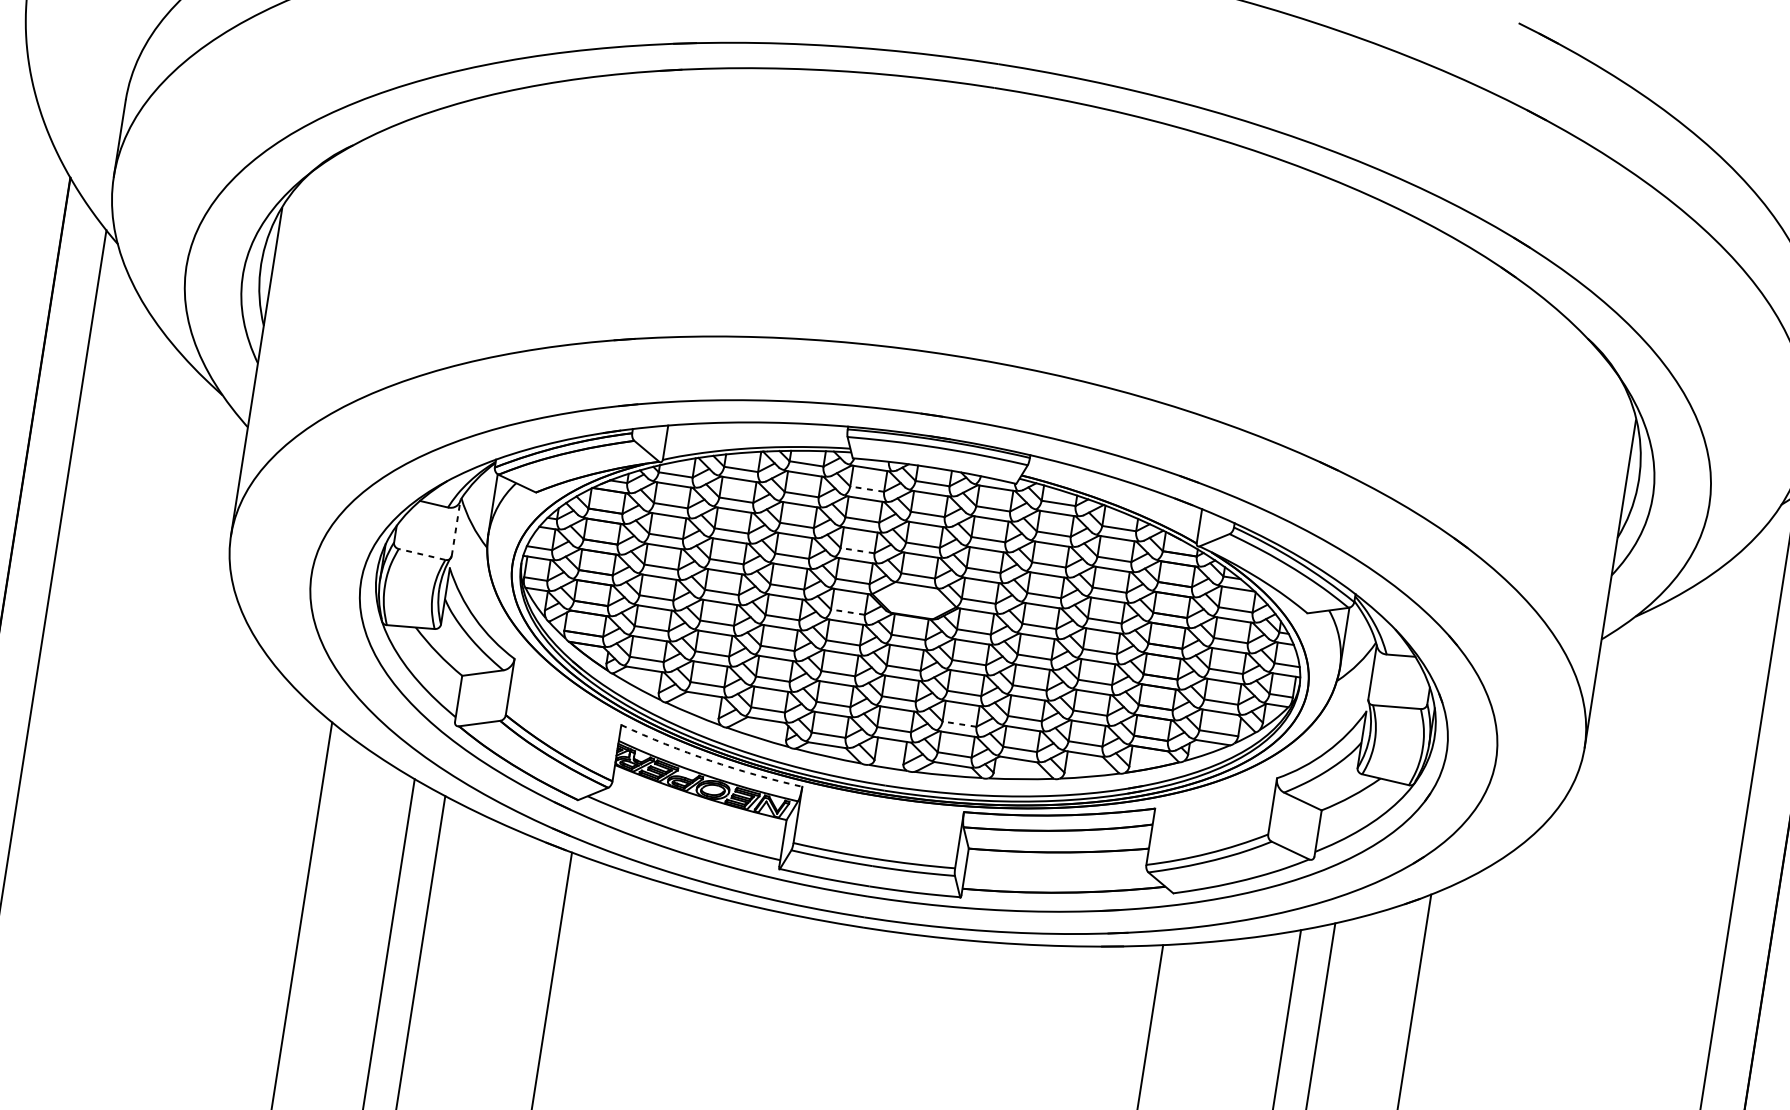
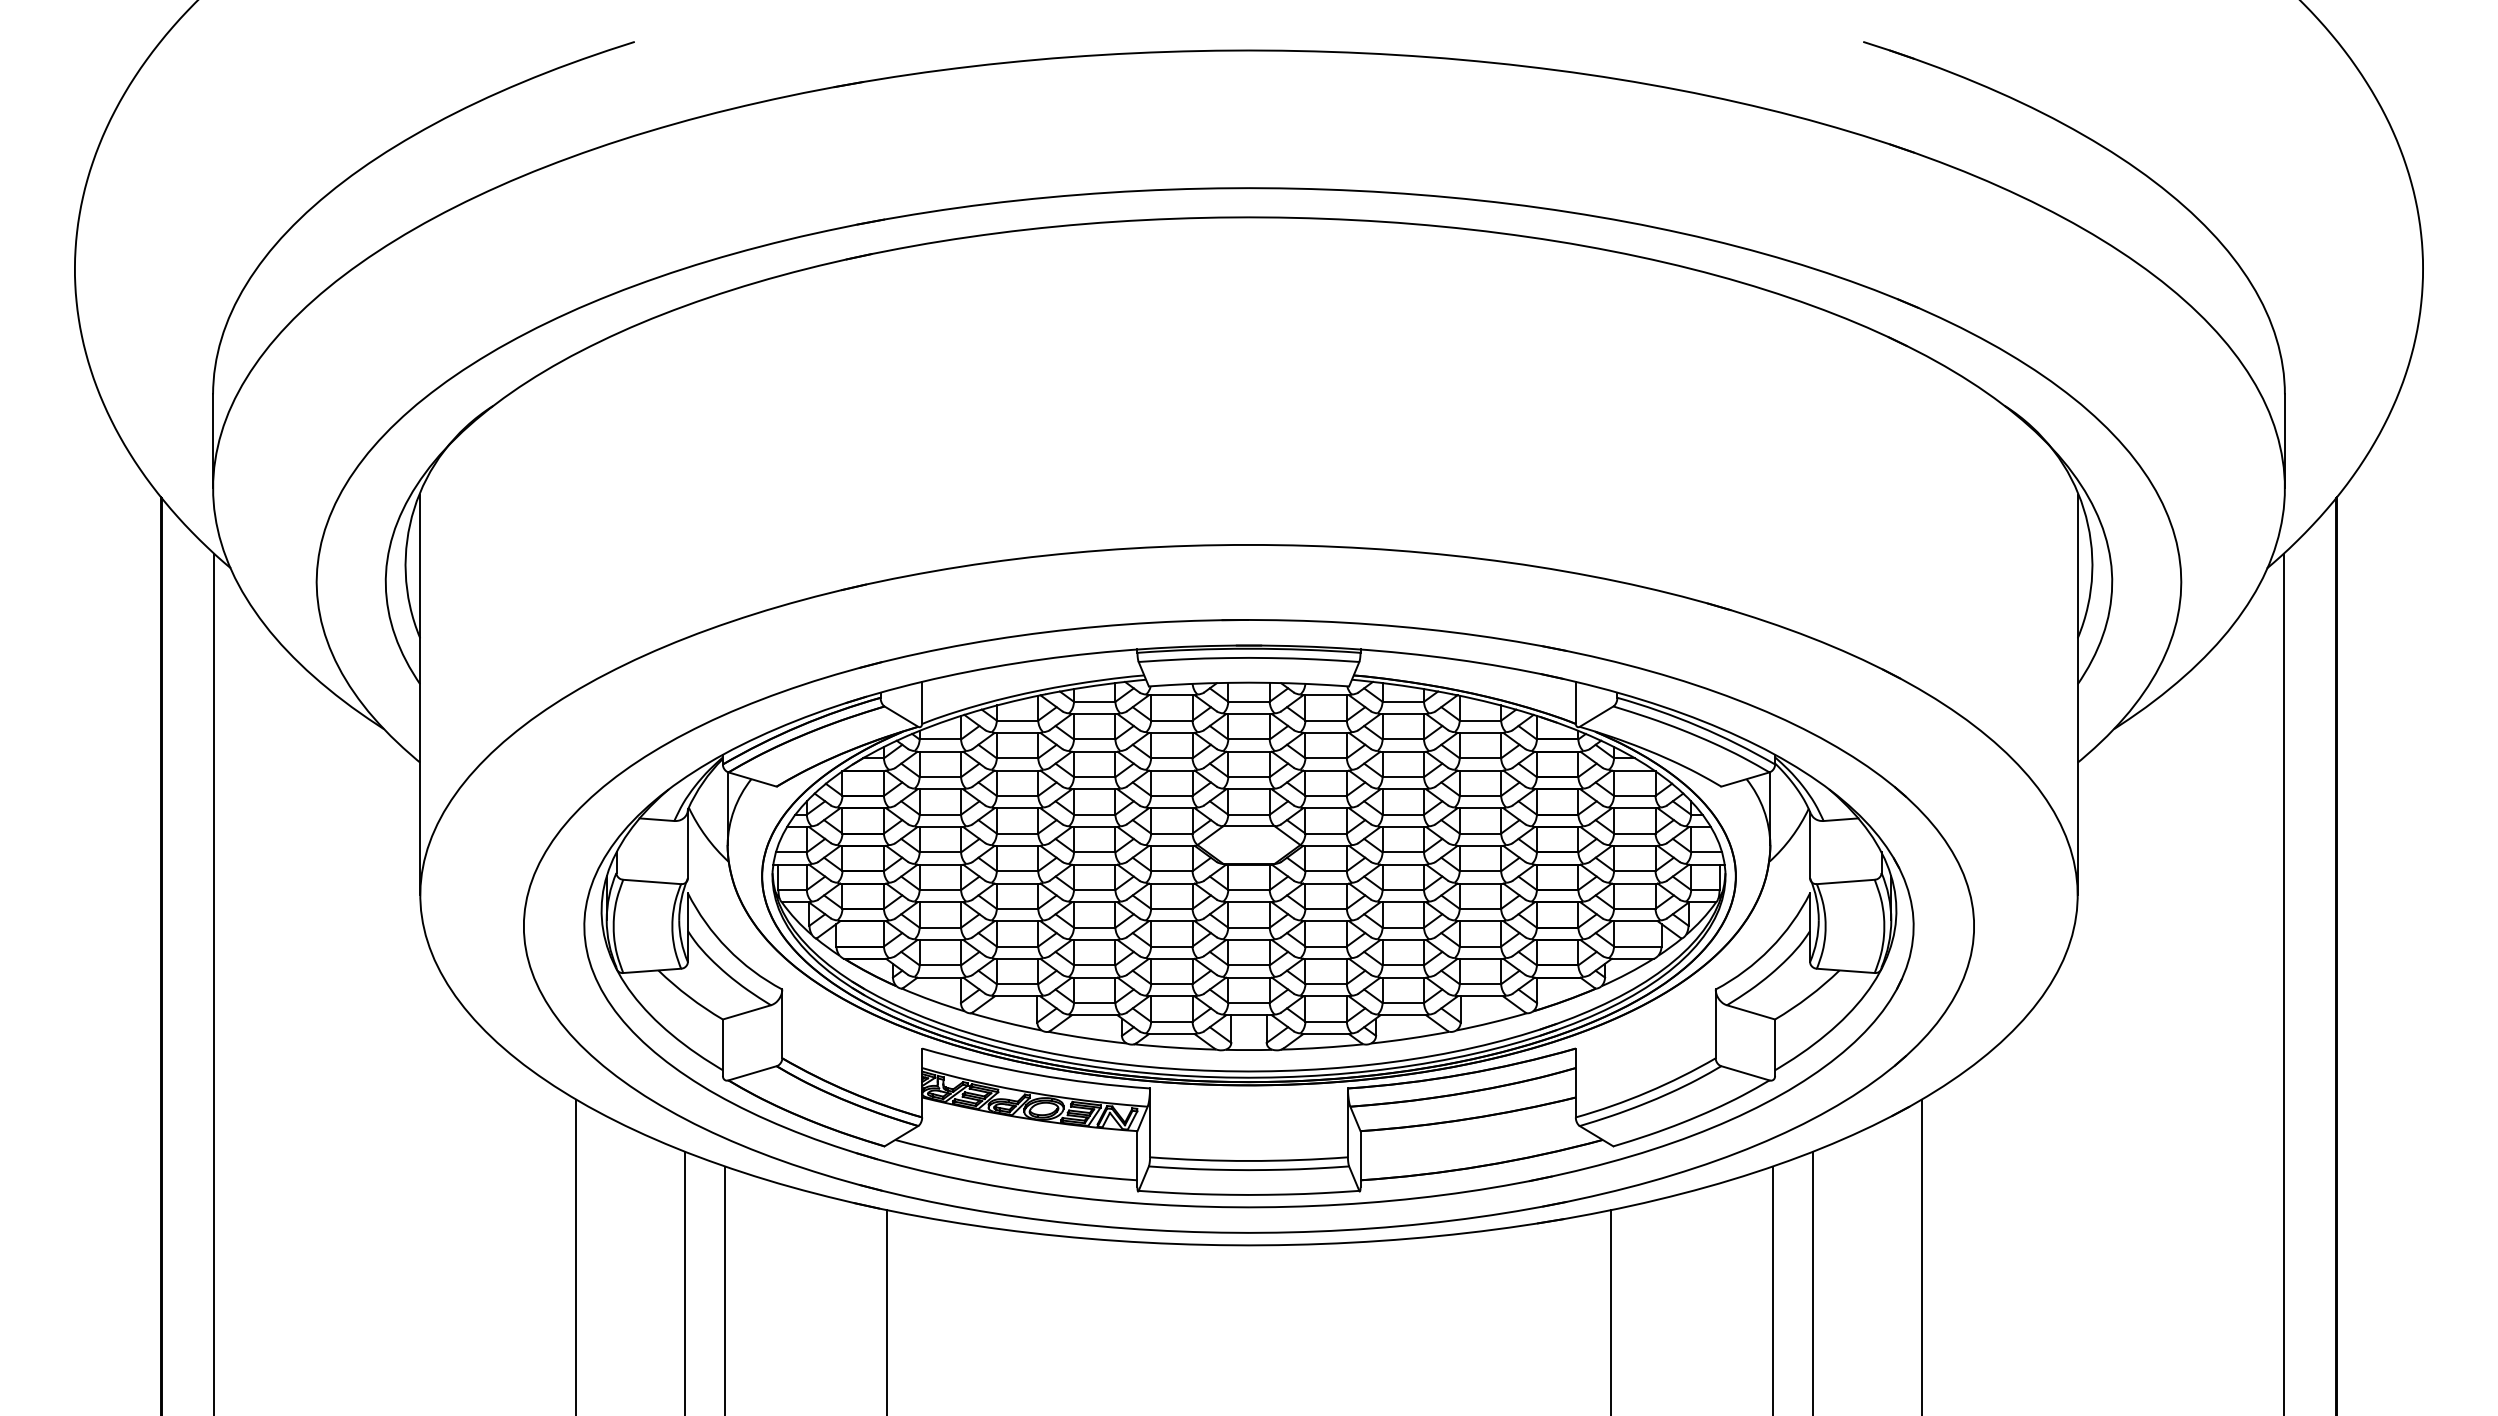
line: (866, 489) -> (1171, 720), dashed -> solid
line: (455, 527) -> (687, 843), dashed -> solid
line: (857, 550) -> (1171, 795), dashed -> solid
line: (422, 554) -> (652, 881), dashed -> solid
line: (847, 612) -> (1171, 871), dashed -> solid
line: (959, 724) -> (1326, 984), dashed -> solid
arc: (710, 760) -> (1035, 1074), dashed -> solid

